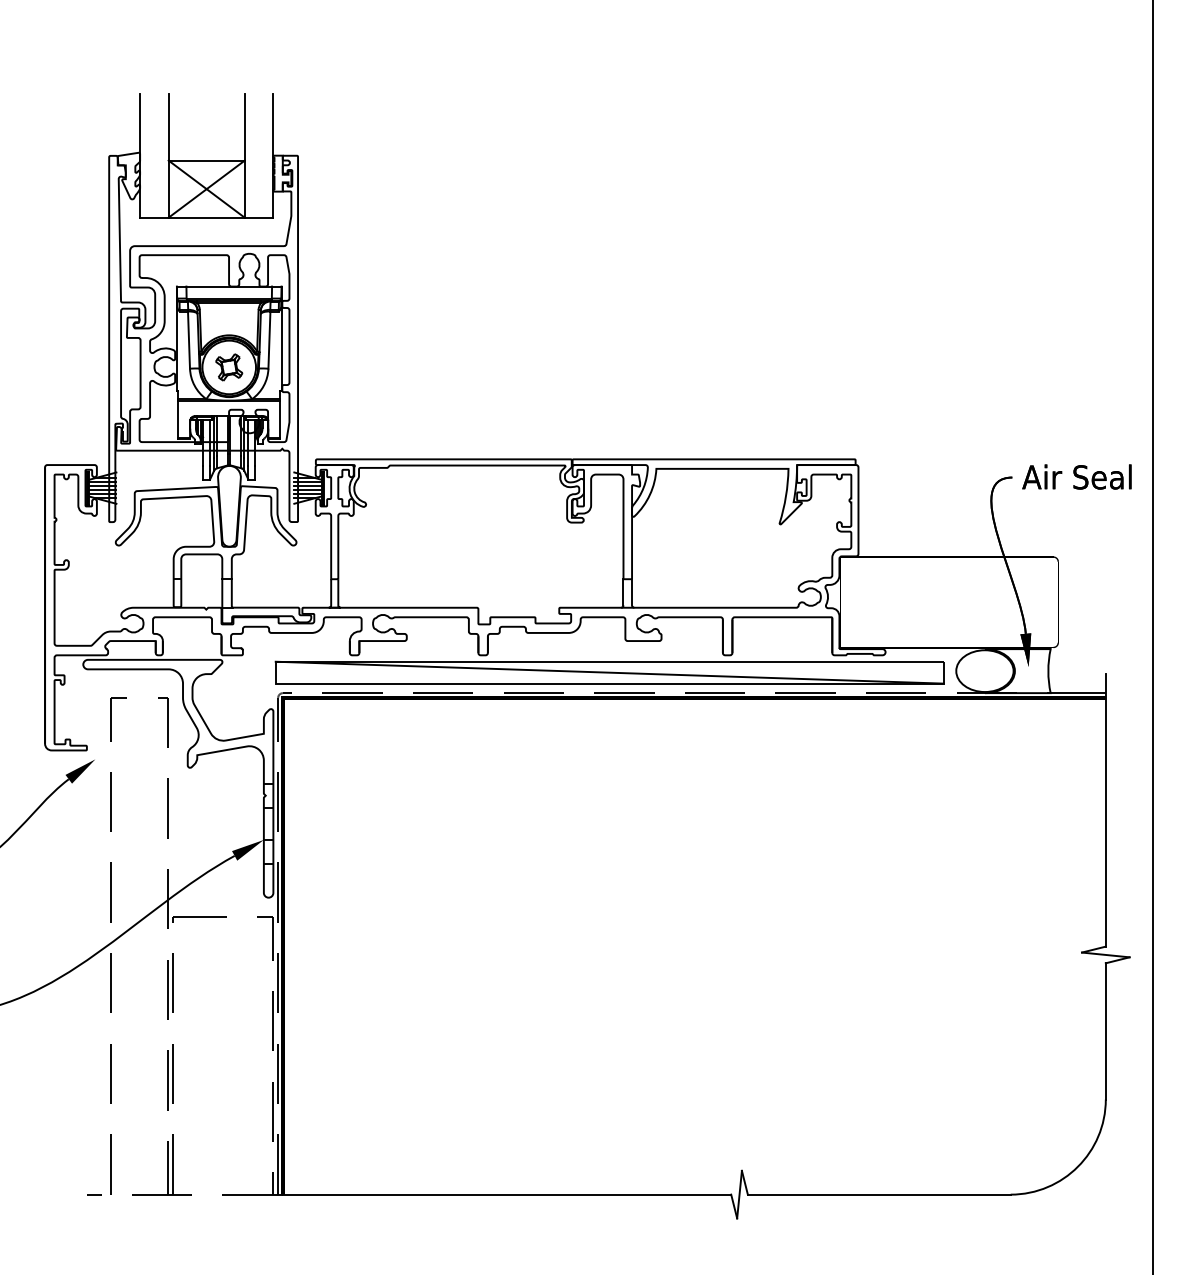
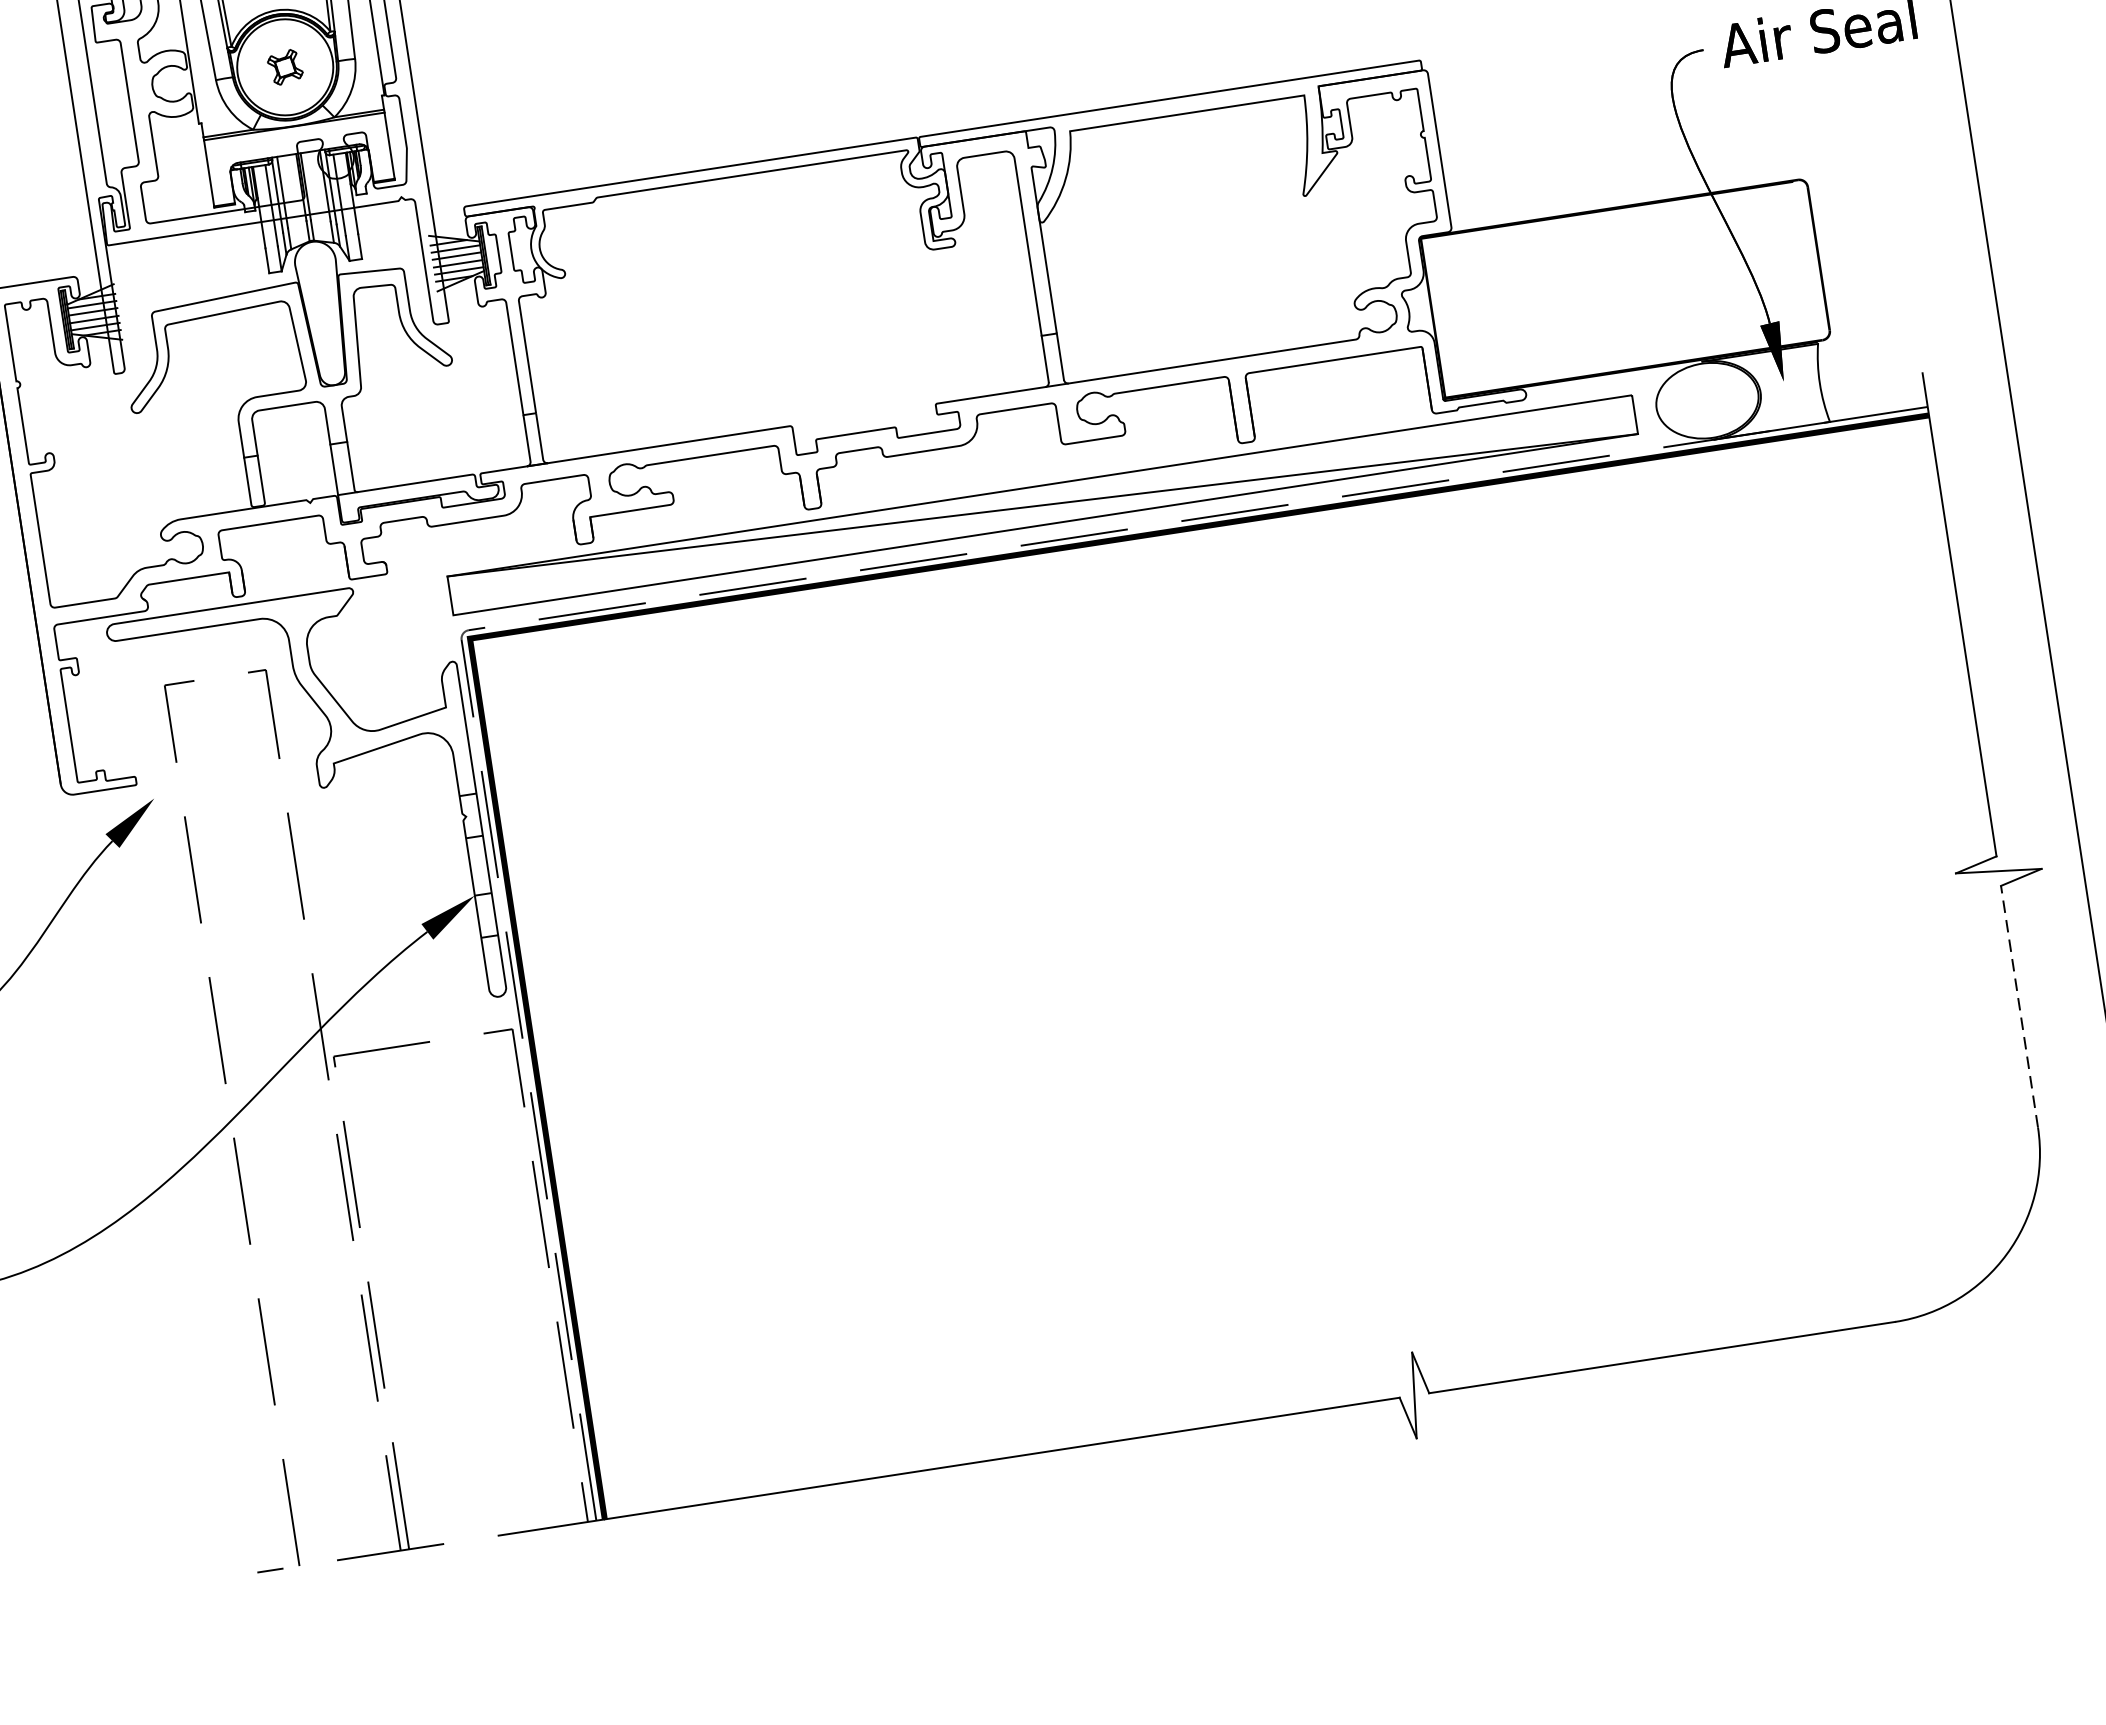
part: (229, 367) -> (285, 67), size x0.7
line: (1105, 1030) -> (2018, 1005), solid -> dashed

